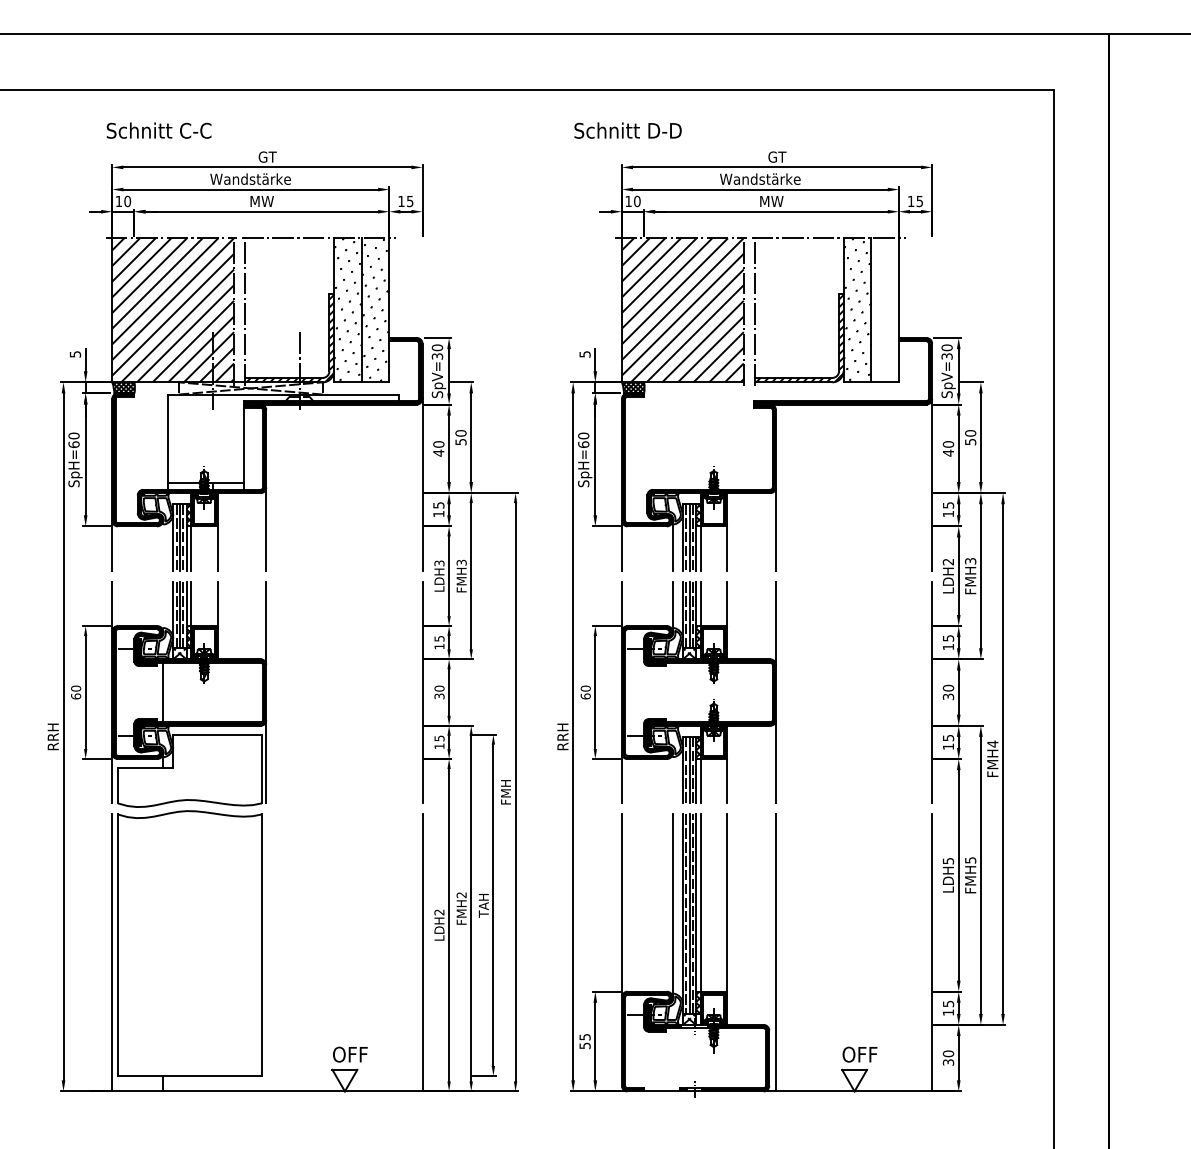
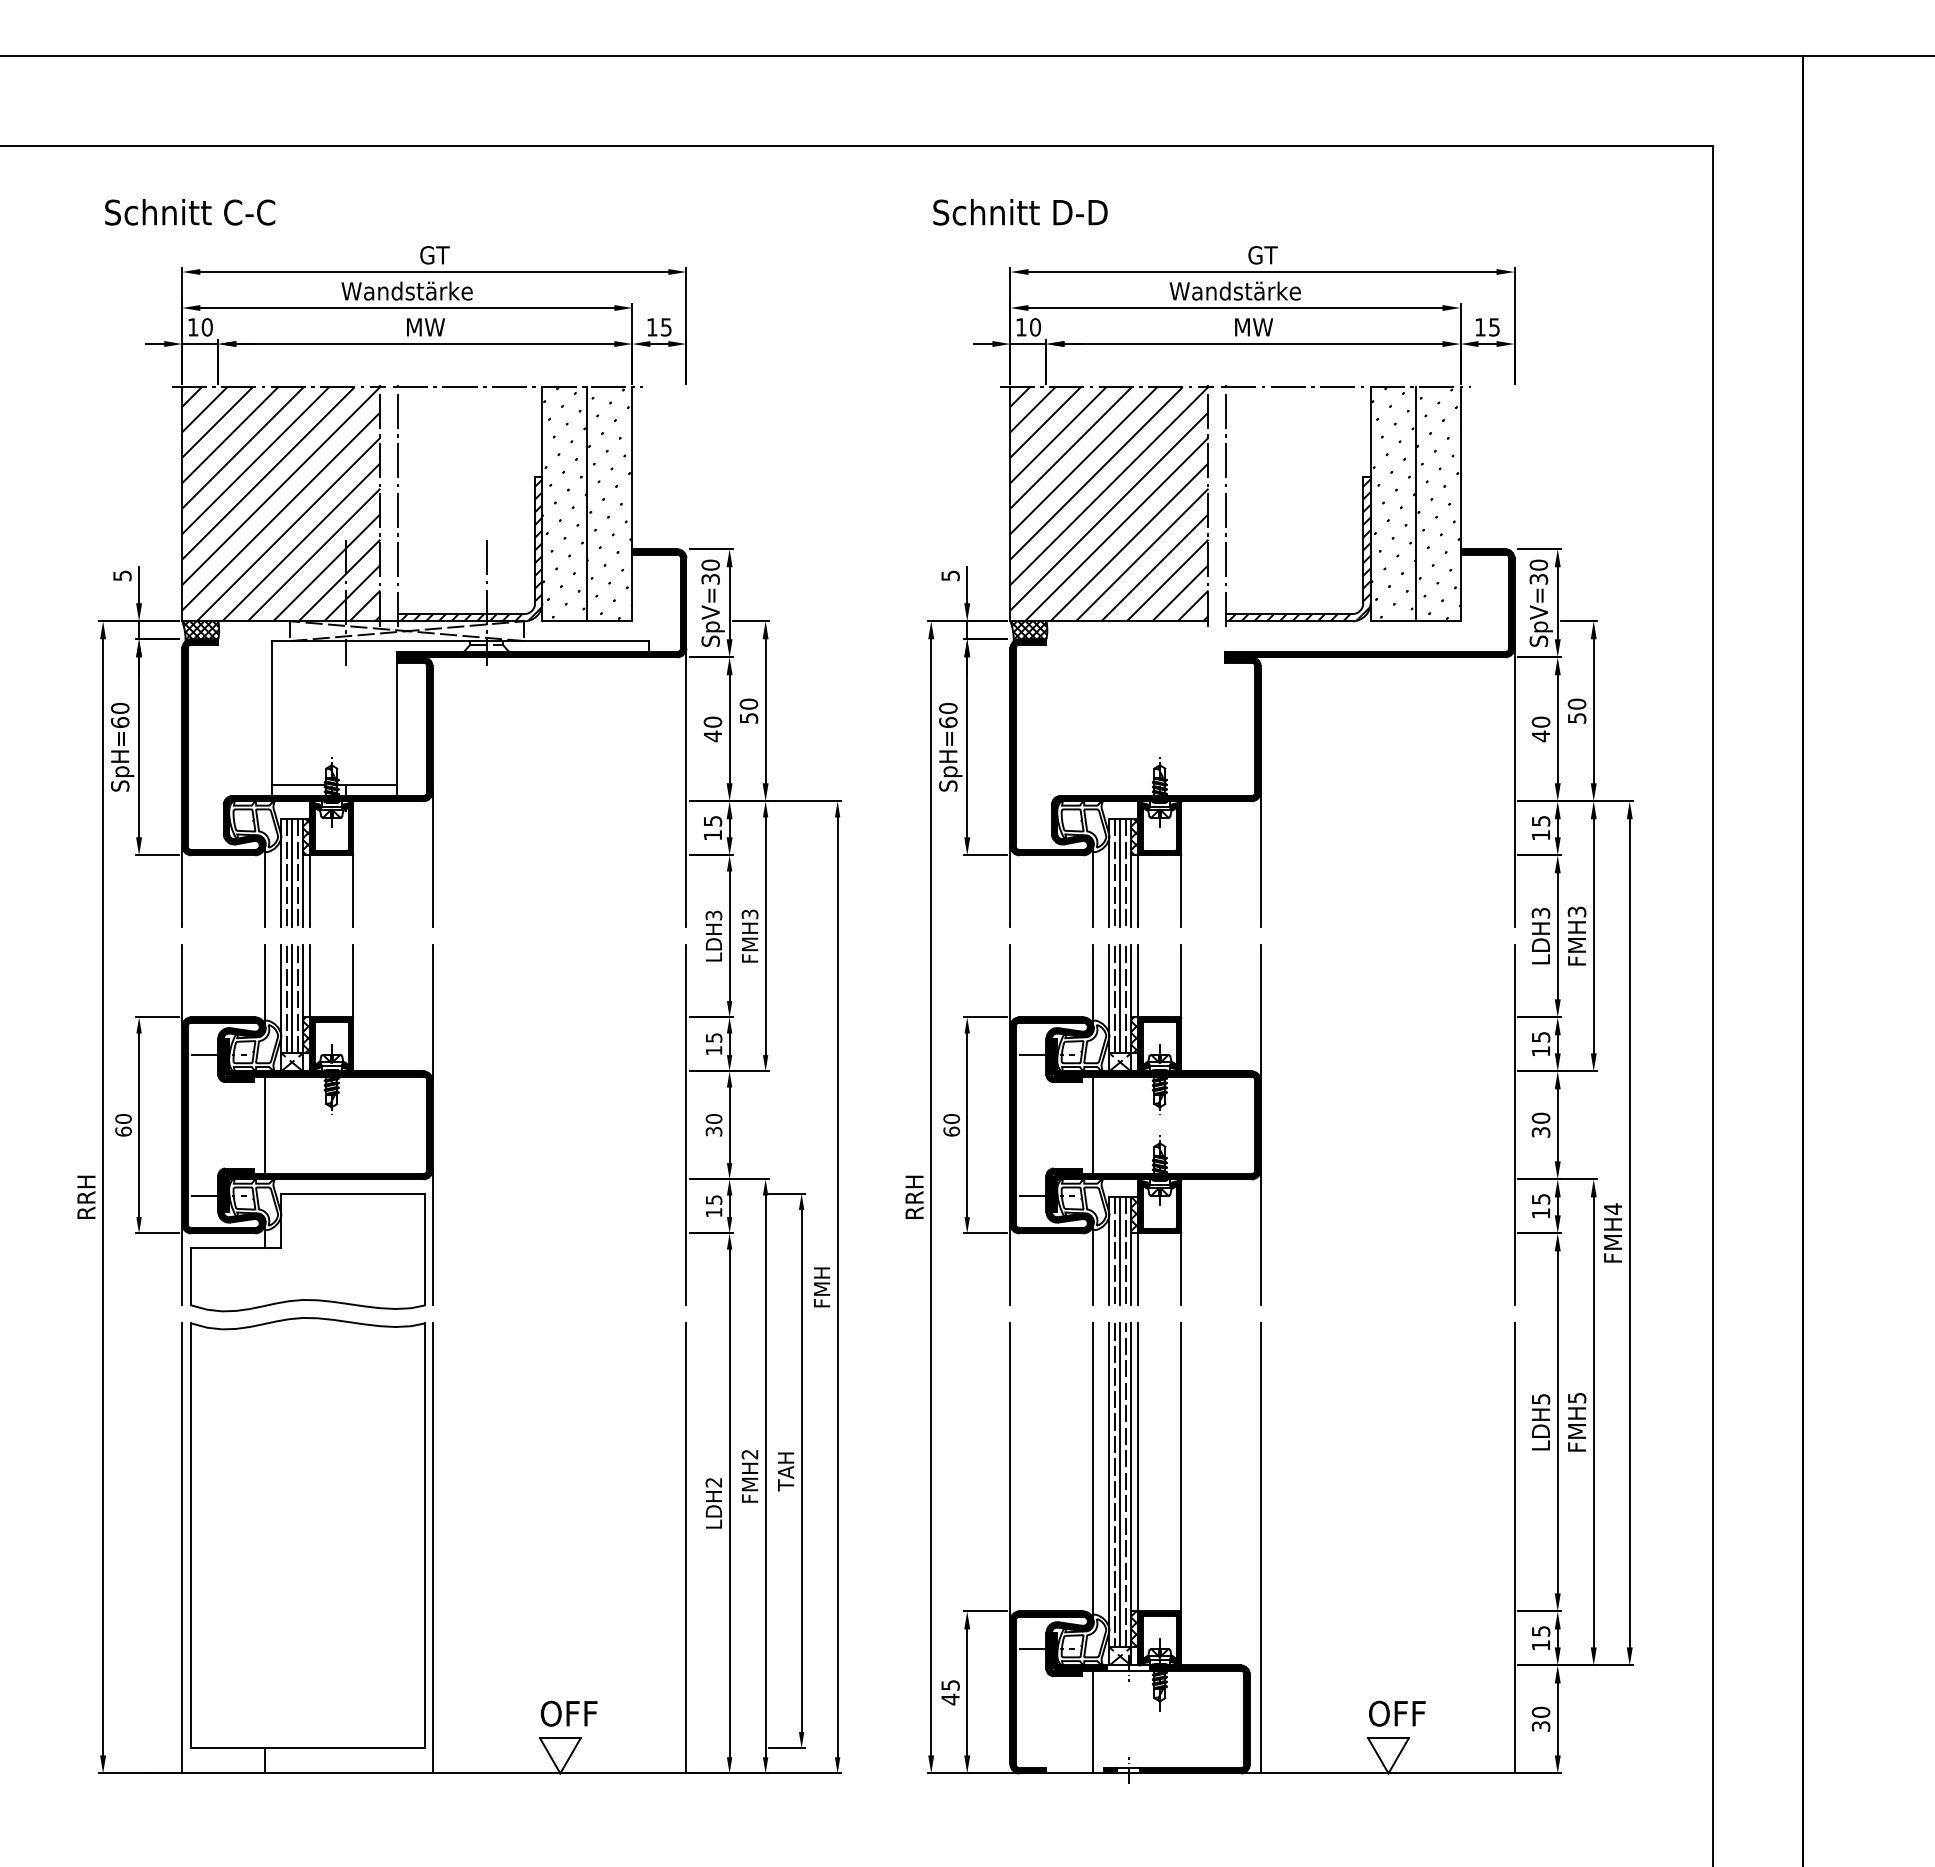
text: (158, 130) -> (189, 212), moved
hatch: (884, 310) -> (1437, 504), added
line: (163, 545) -> (265, 886), added
text: (948, 561) -> (1541, 912), LDH2 -> LDH3
line: (163, 606) -> (265, 985), added
line: (672, 692) -> (1092, 1125), added
line: (672, 777) -> (1092, 1263), added
line: (266, 952) -> (432, 1547), added
text: (584, 1045) -> (949, 1698), 55 -> 45
line: (672, 1059) -> (1092, 1721), added

